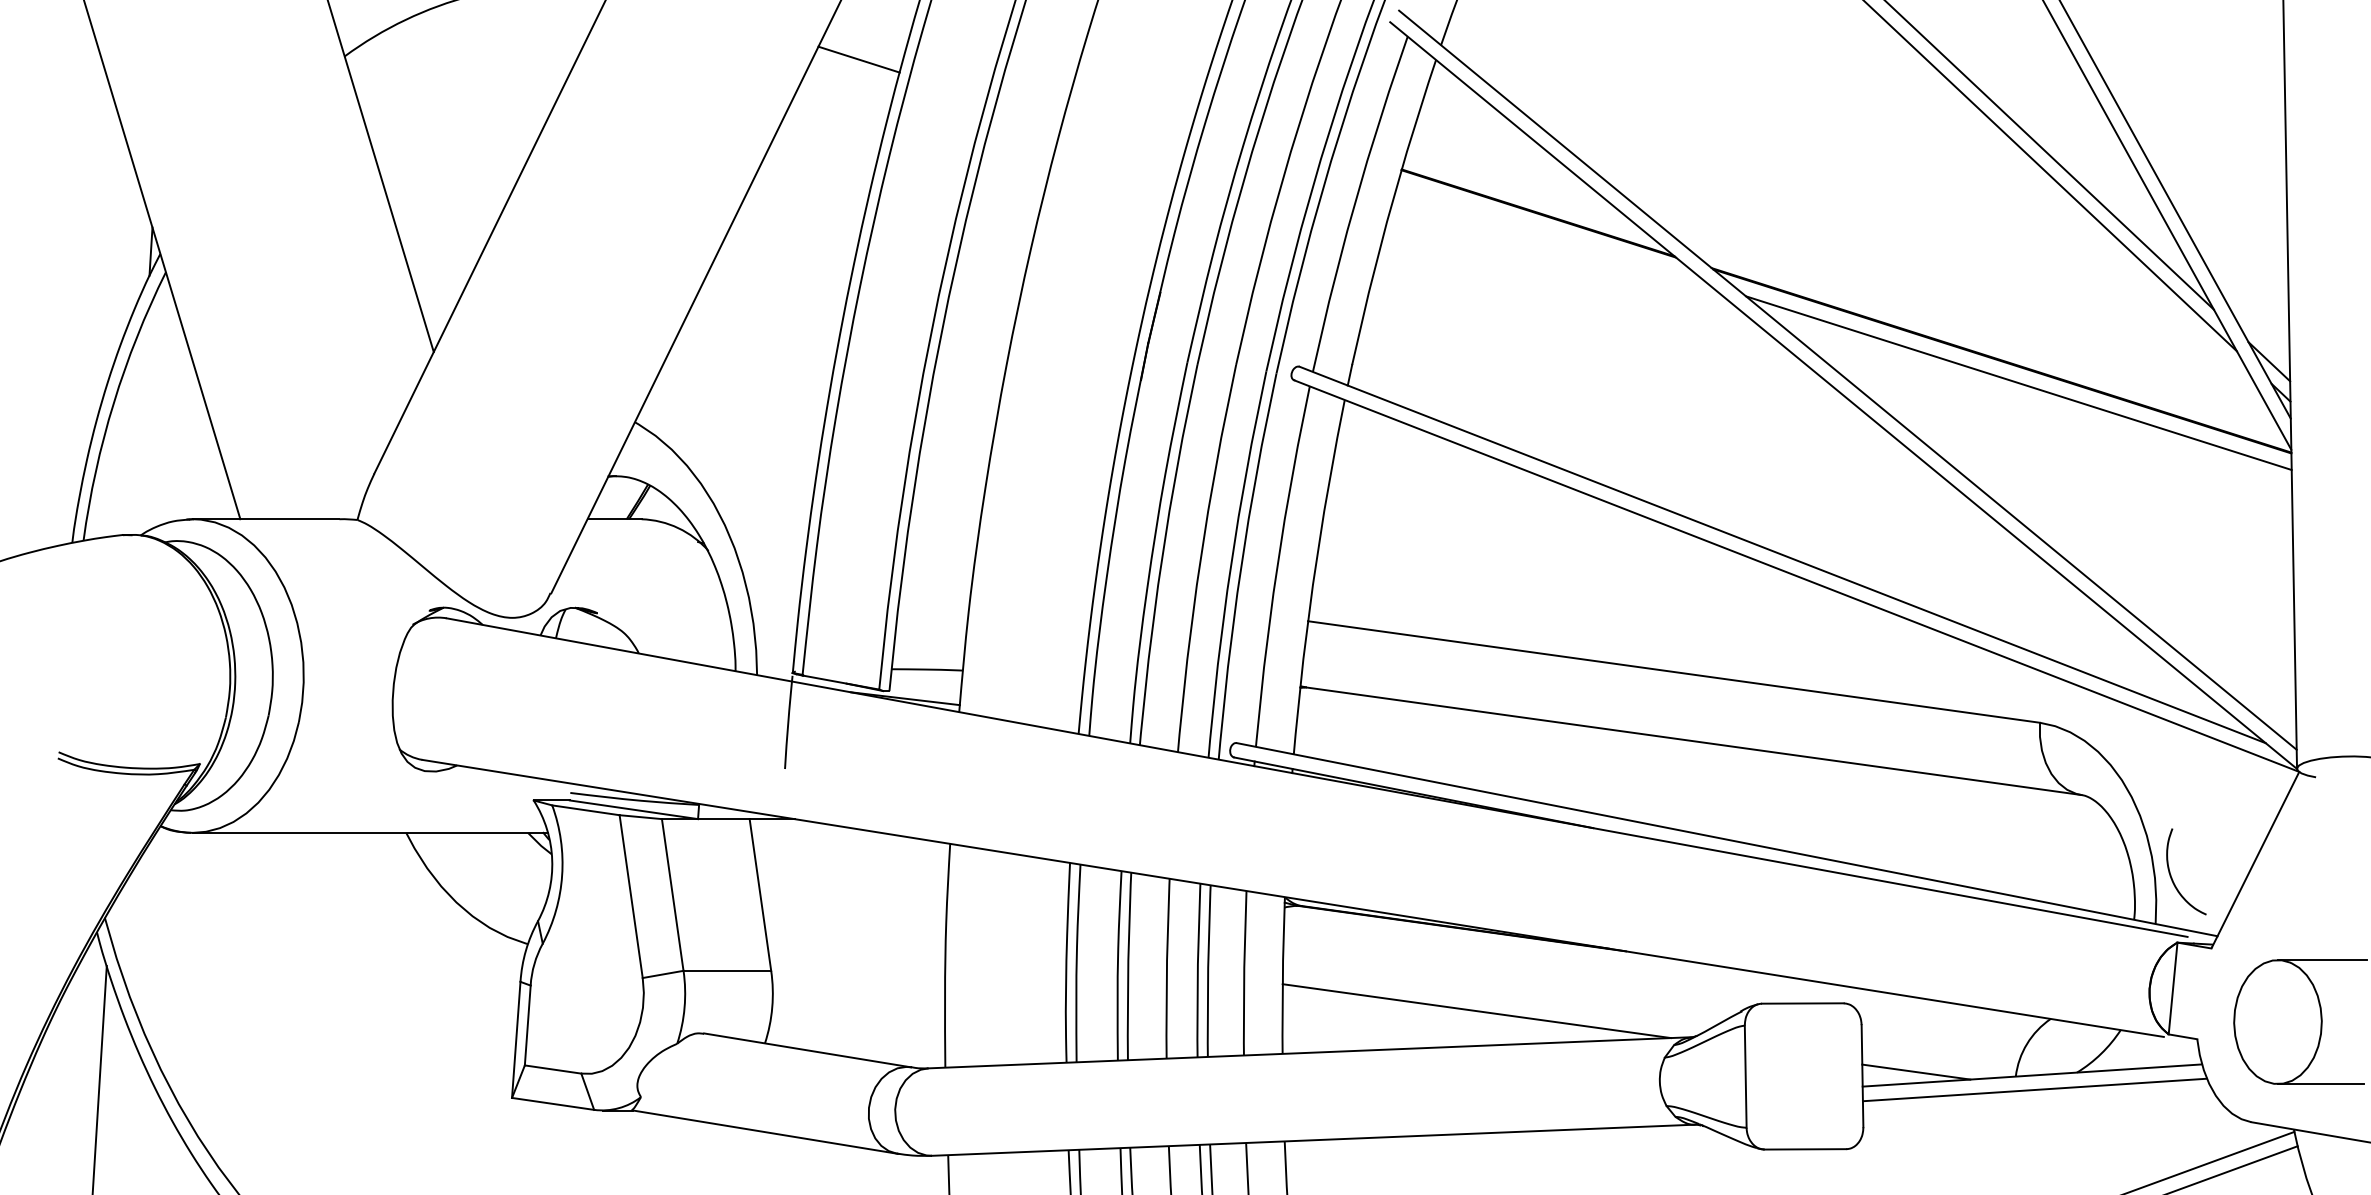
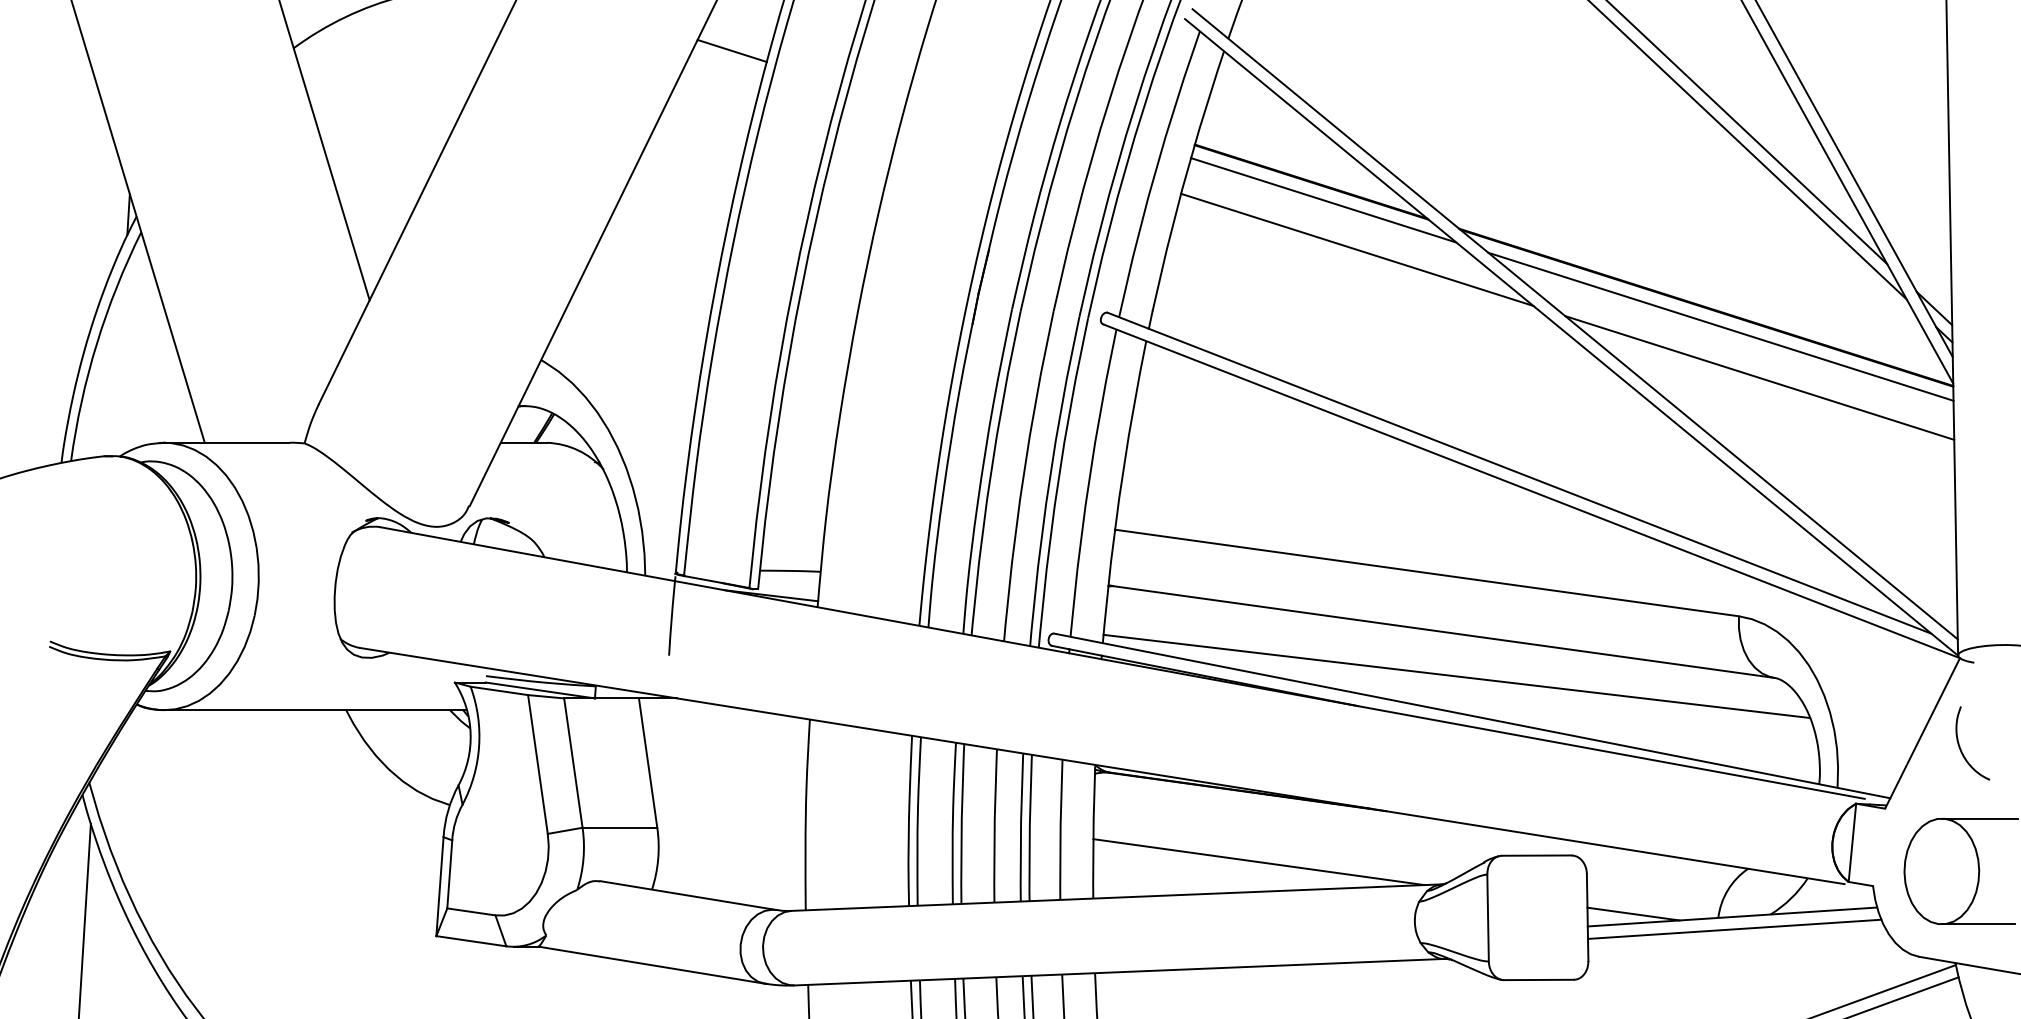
line: (1552, 234) -> (1323, 200), added
line: (1591, 292) -> (1356, 249), added
line: (2064, 442) -> (1759, 377), added
line: (1708, 793) -> (1456, 676), added
curve: (2172, 877) -> (1961, 748), moved

